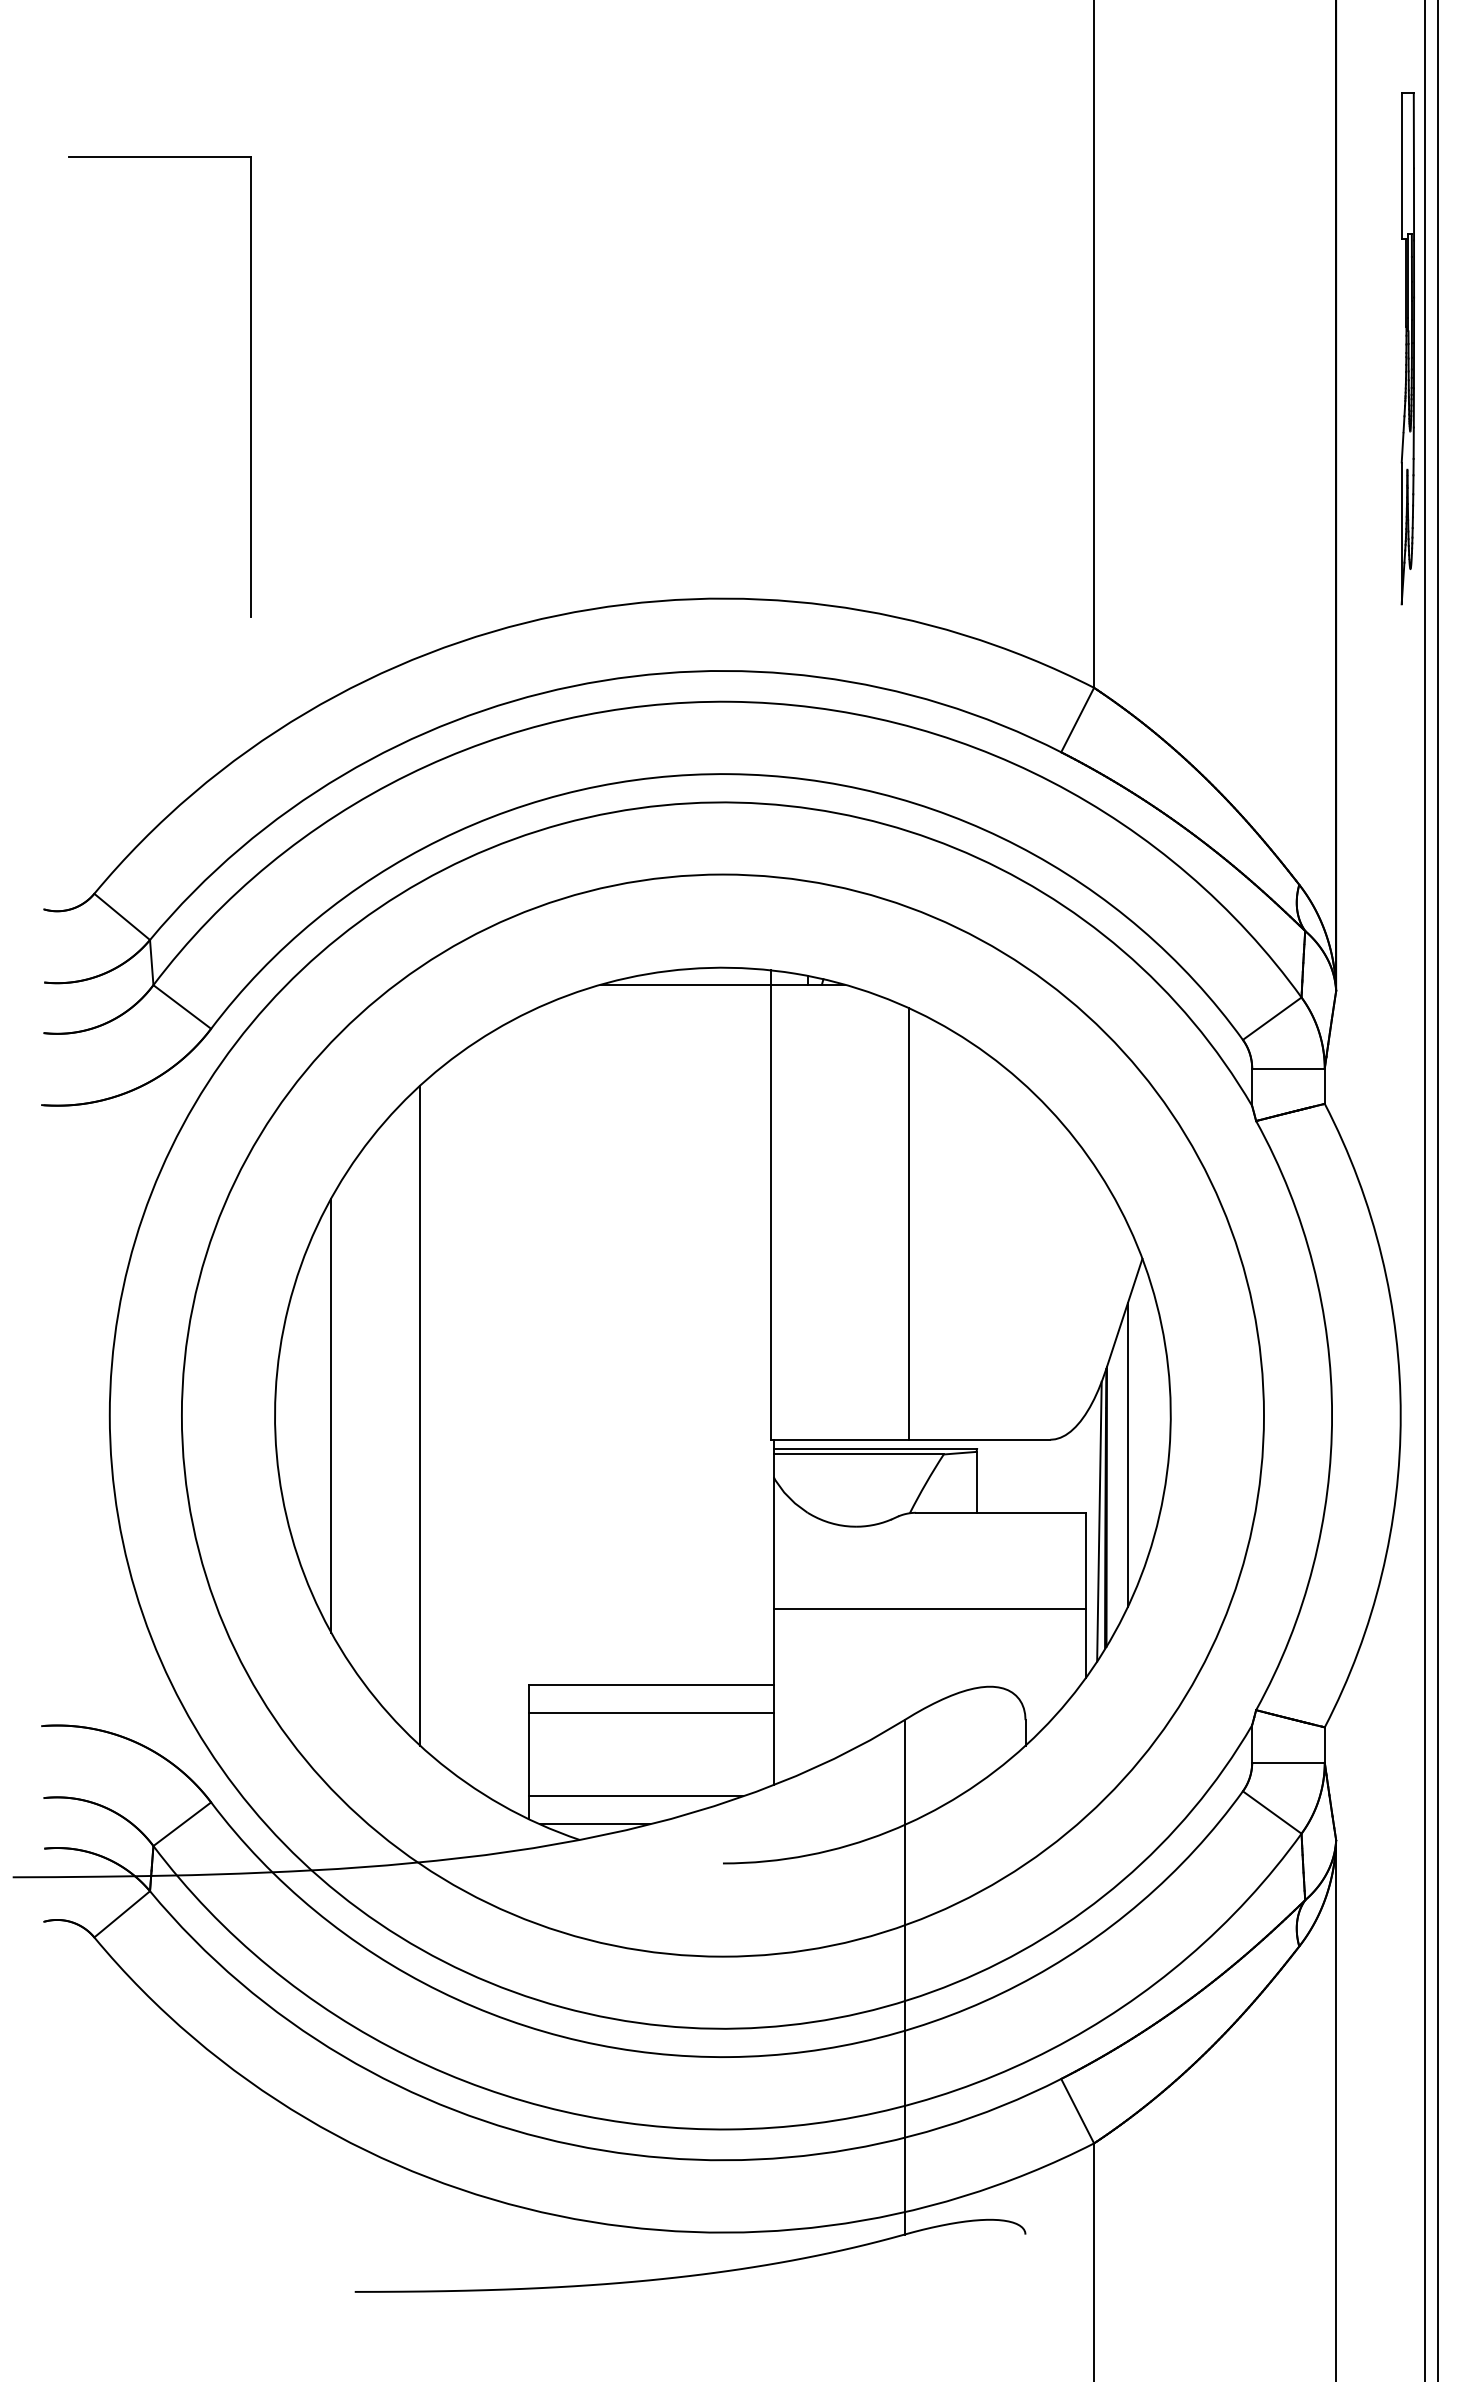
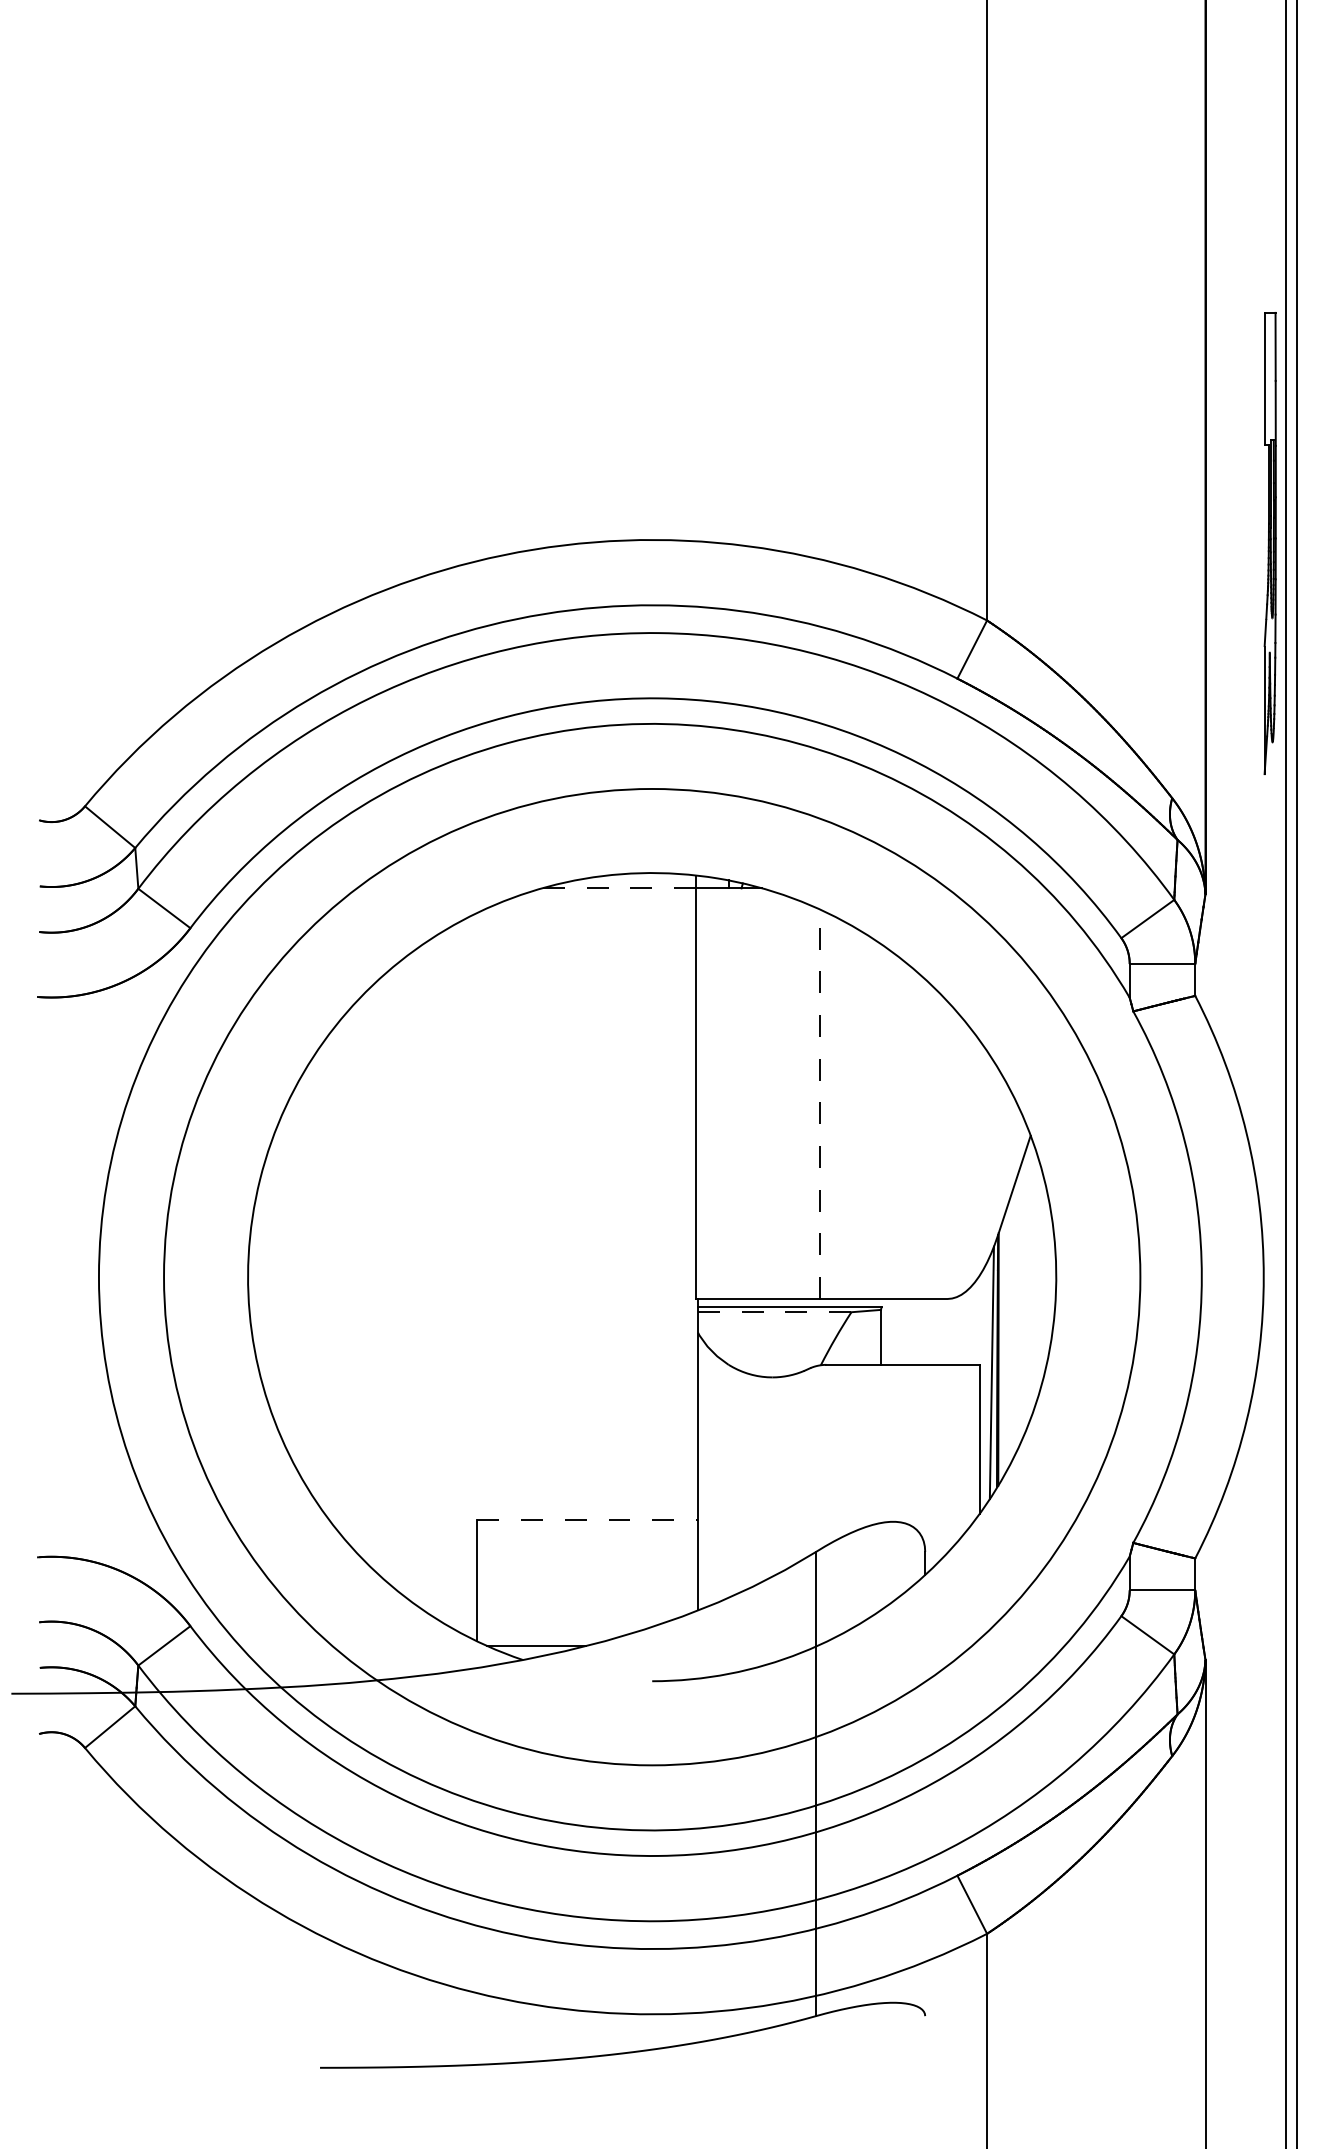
part: (1407, 348) -> (1269, 543), moved
part: (250, 386) -> (225, 348), removed
line: (686, 984) -> (619, 888), solid -> dashed
line: (908, 1224) -> (819, 1104), solid -> dashed
line: (330, 1415) -> (298, 1277), removed
line: (420, 1415) -> (379, 1277), removed
line: (858, 1454) -> (774, 1312), solid -> dashed
line: (1127, 1454) -> (1017, 1312), removed
line: (929, 1608) -> (838, 1451), removed
line: (652, 1684) -> (588, 1519), solid -> dashed
line: (651, 1713) -> (587, 1545), removed
line: (635, 1796) -> (573, 1620), removed

